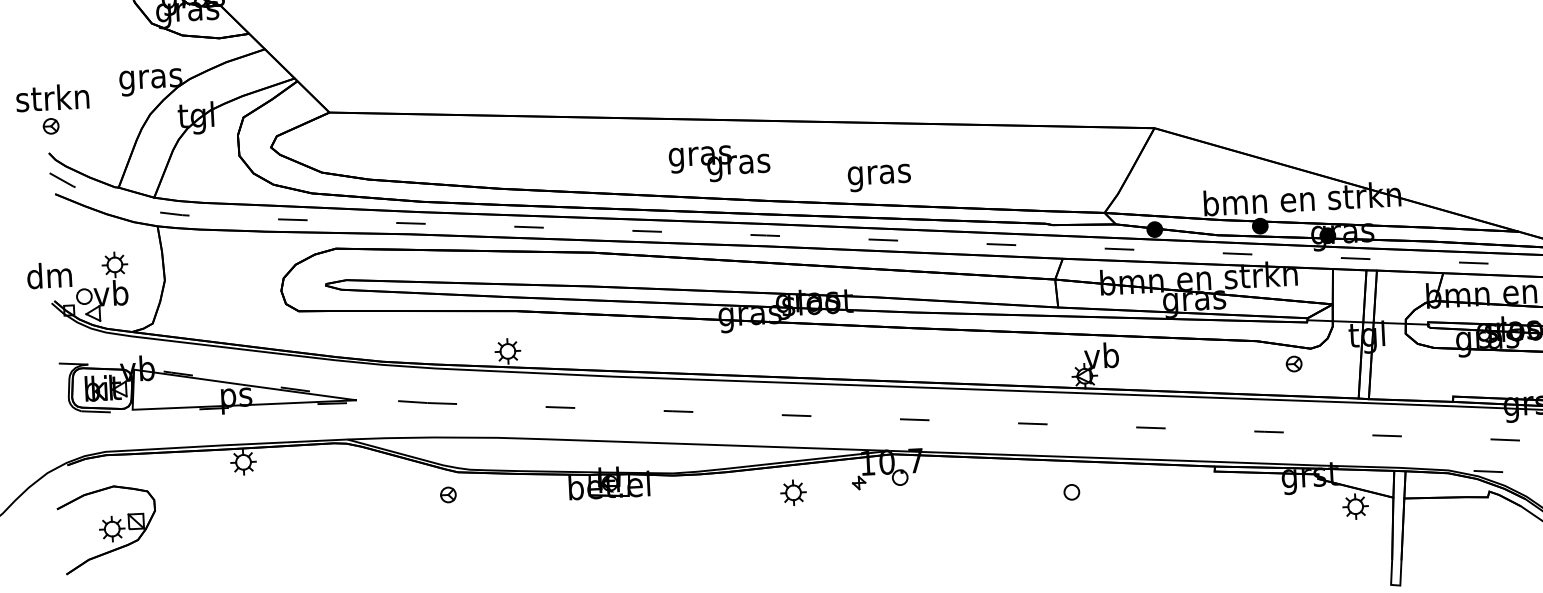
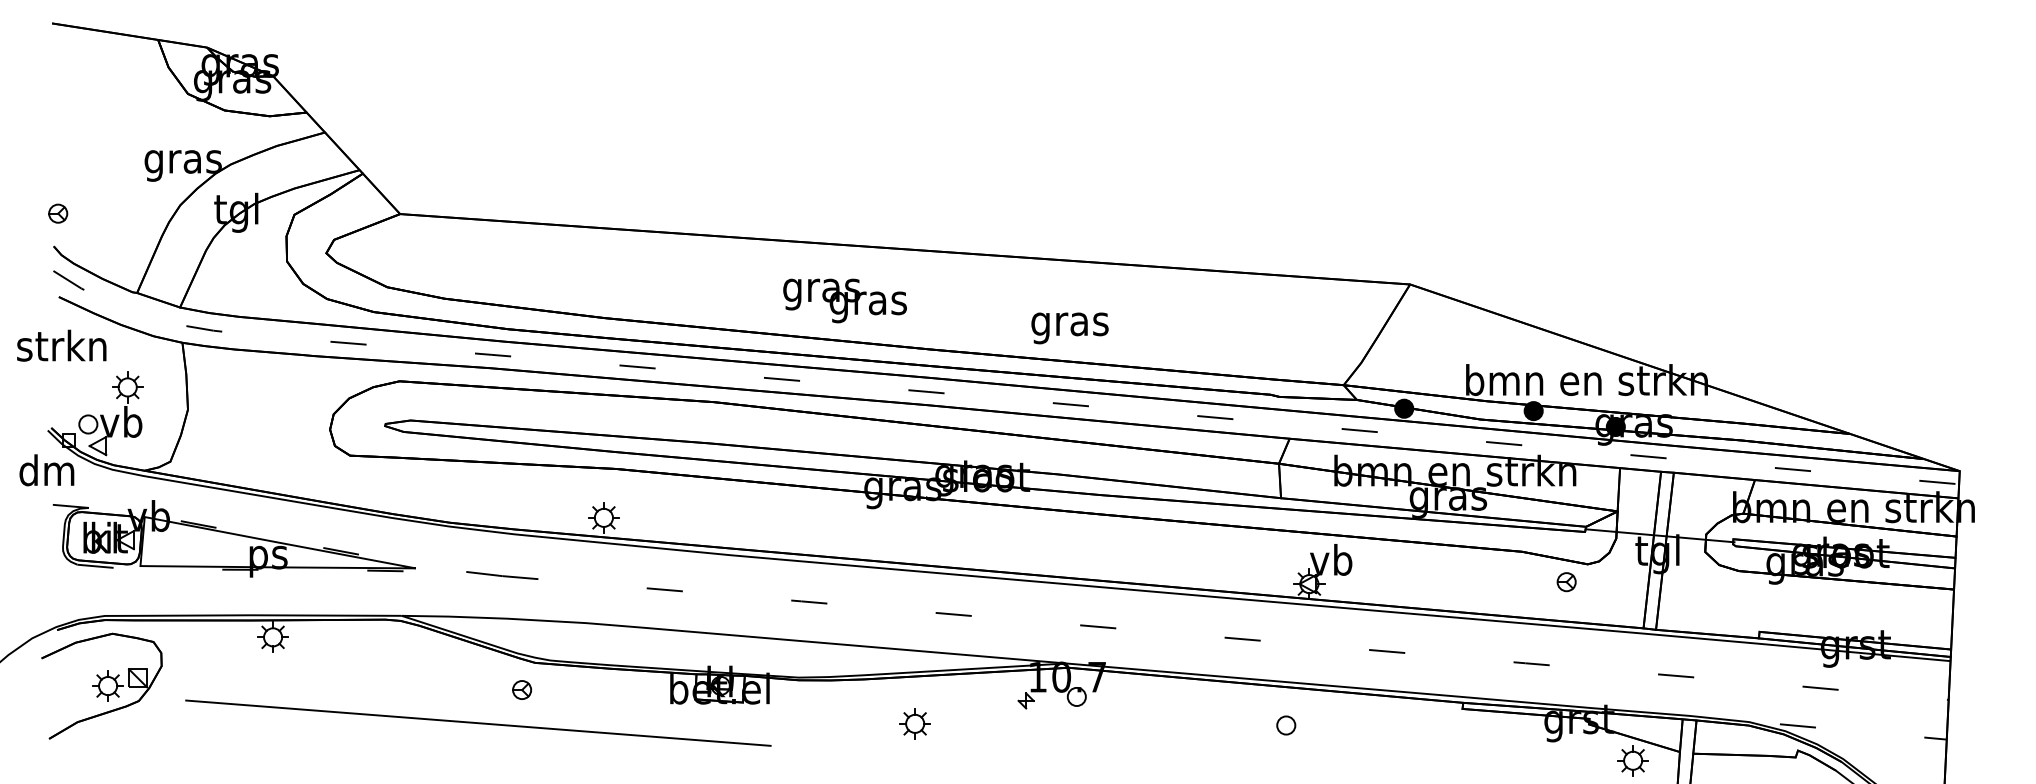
text: (52, 97) -> (61, 345), moved
text: (719, 163) -> (844, 300), moved
text: (49, 275) -> (46, 470), moved
part: (792, 492) -> (914, 723), moved
line: (414, 523) -> (478, 722), added
part: (106, 528) -> (101, 685), moved

